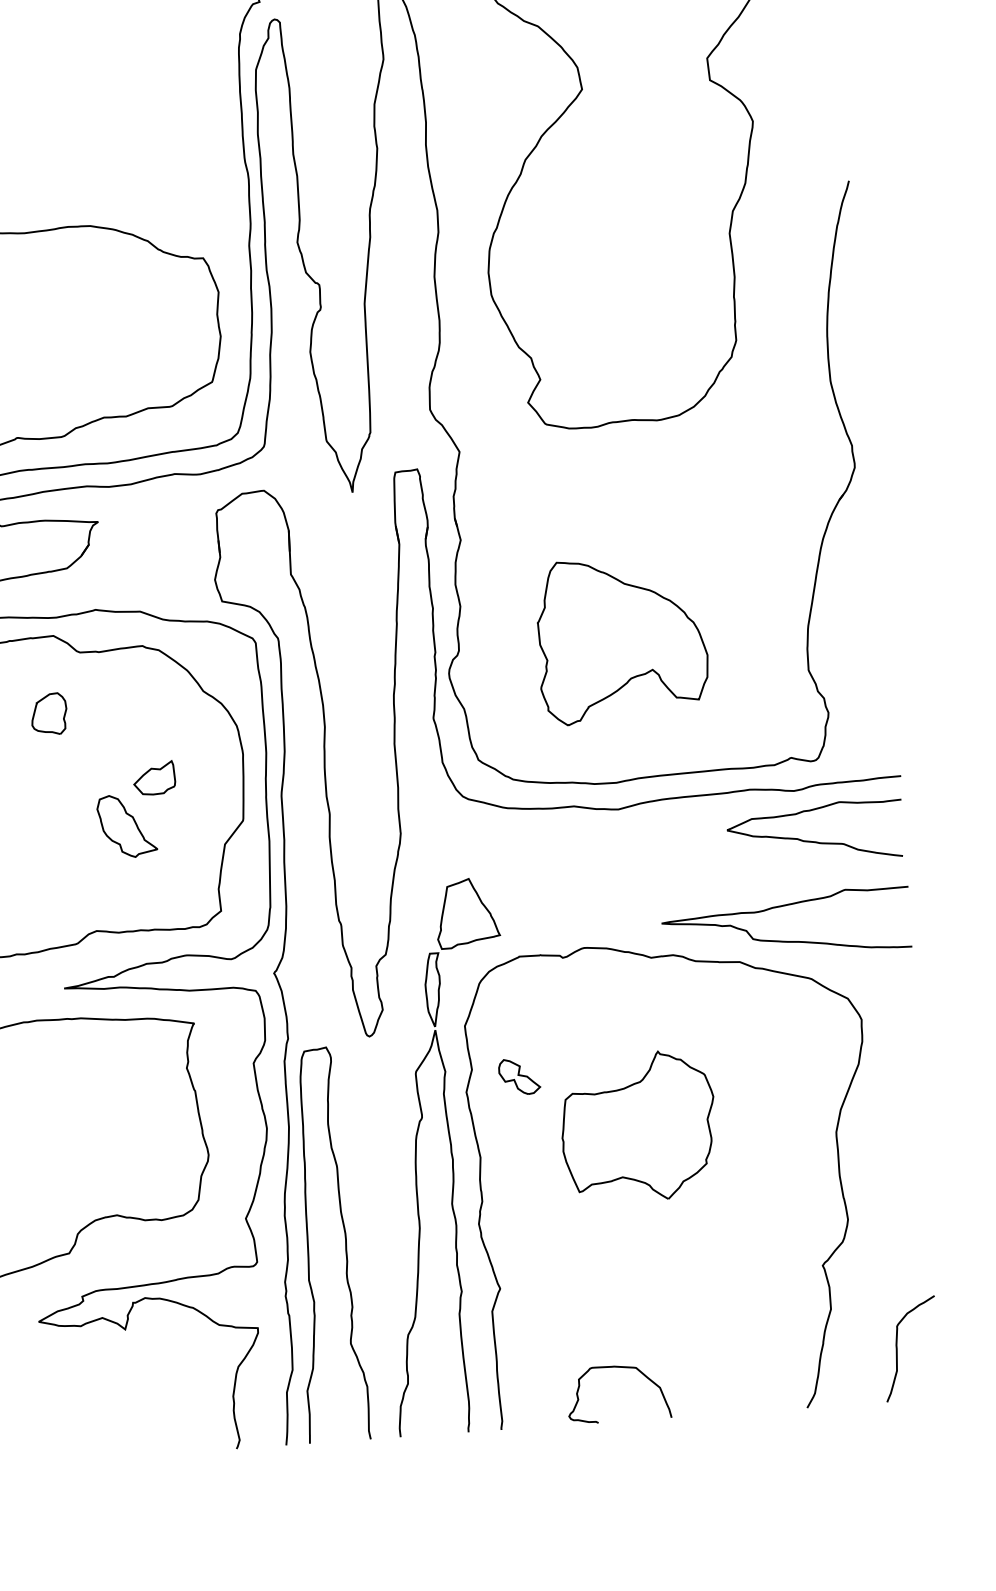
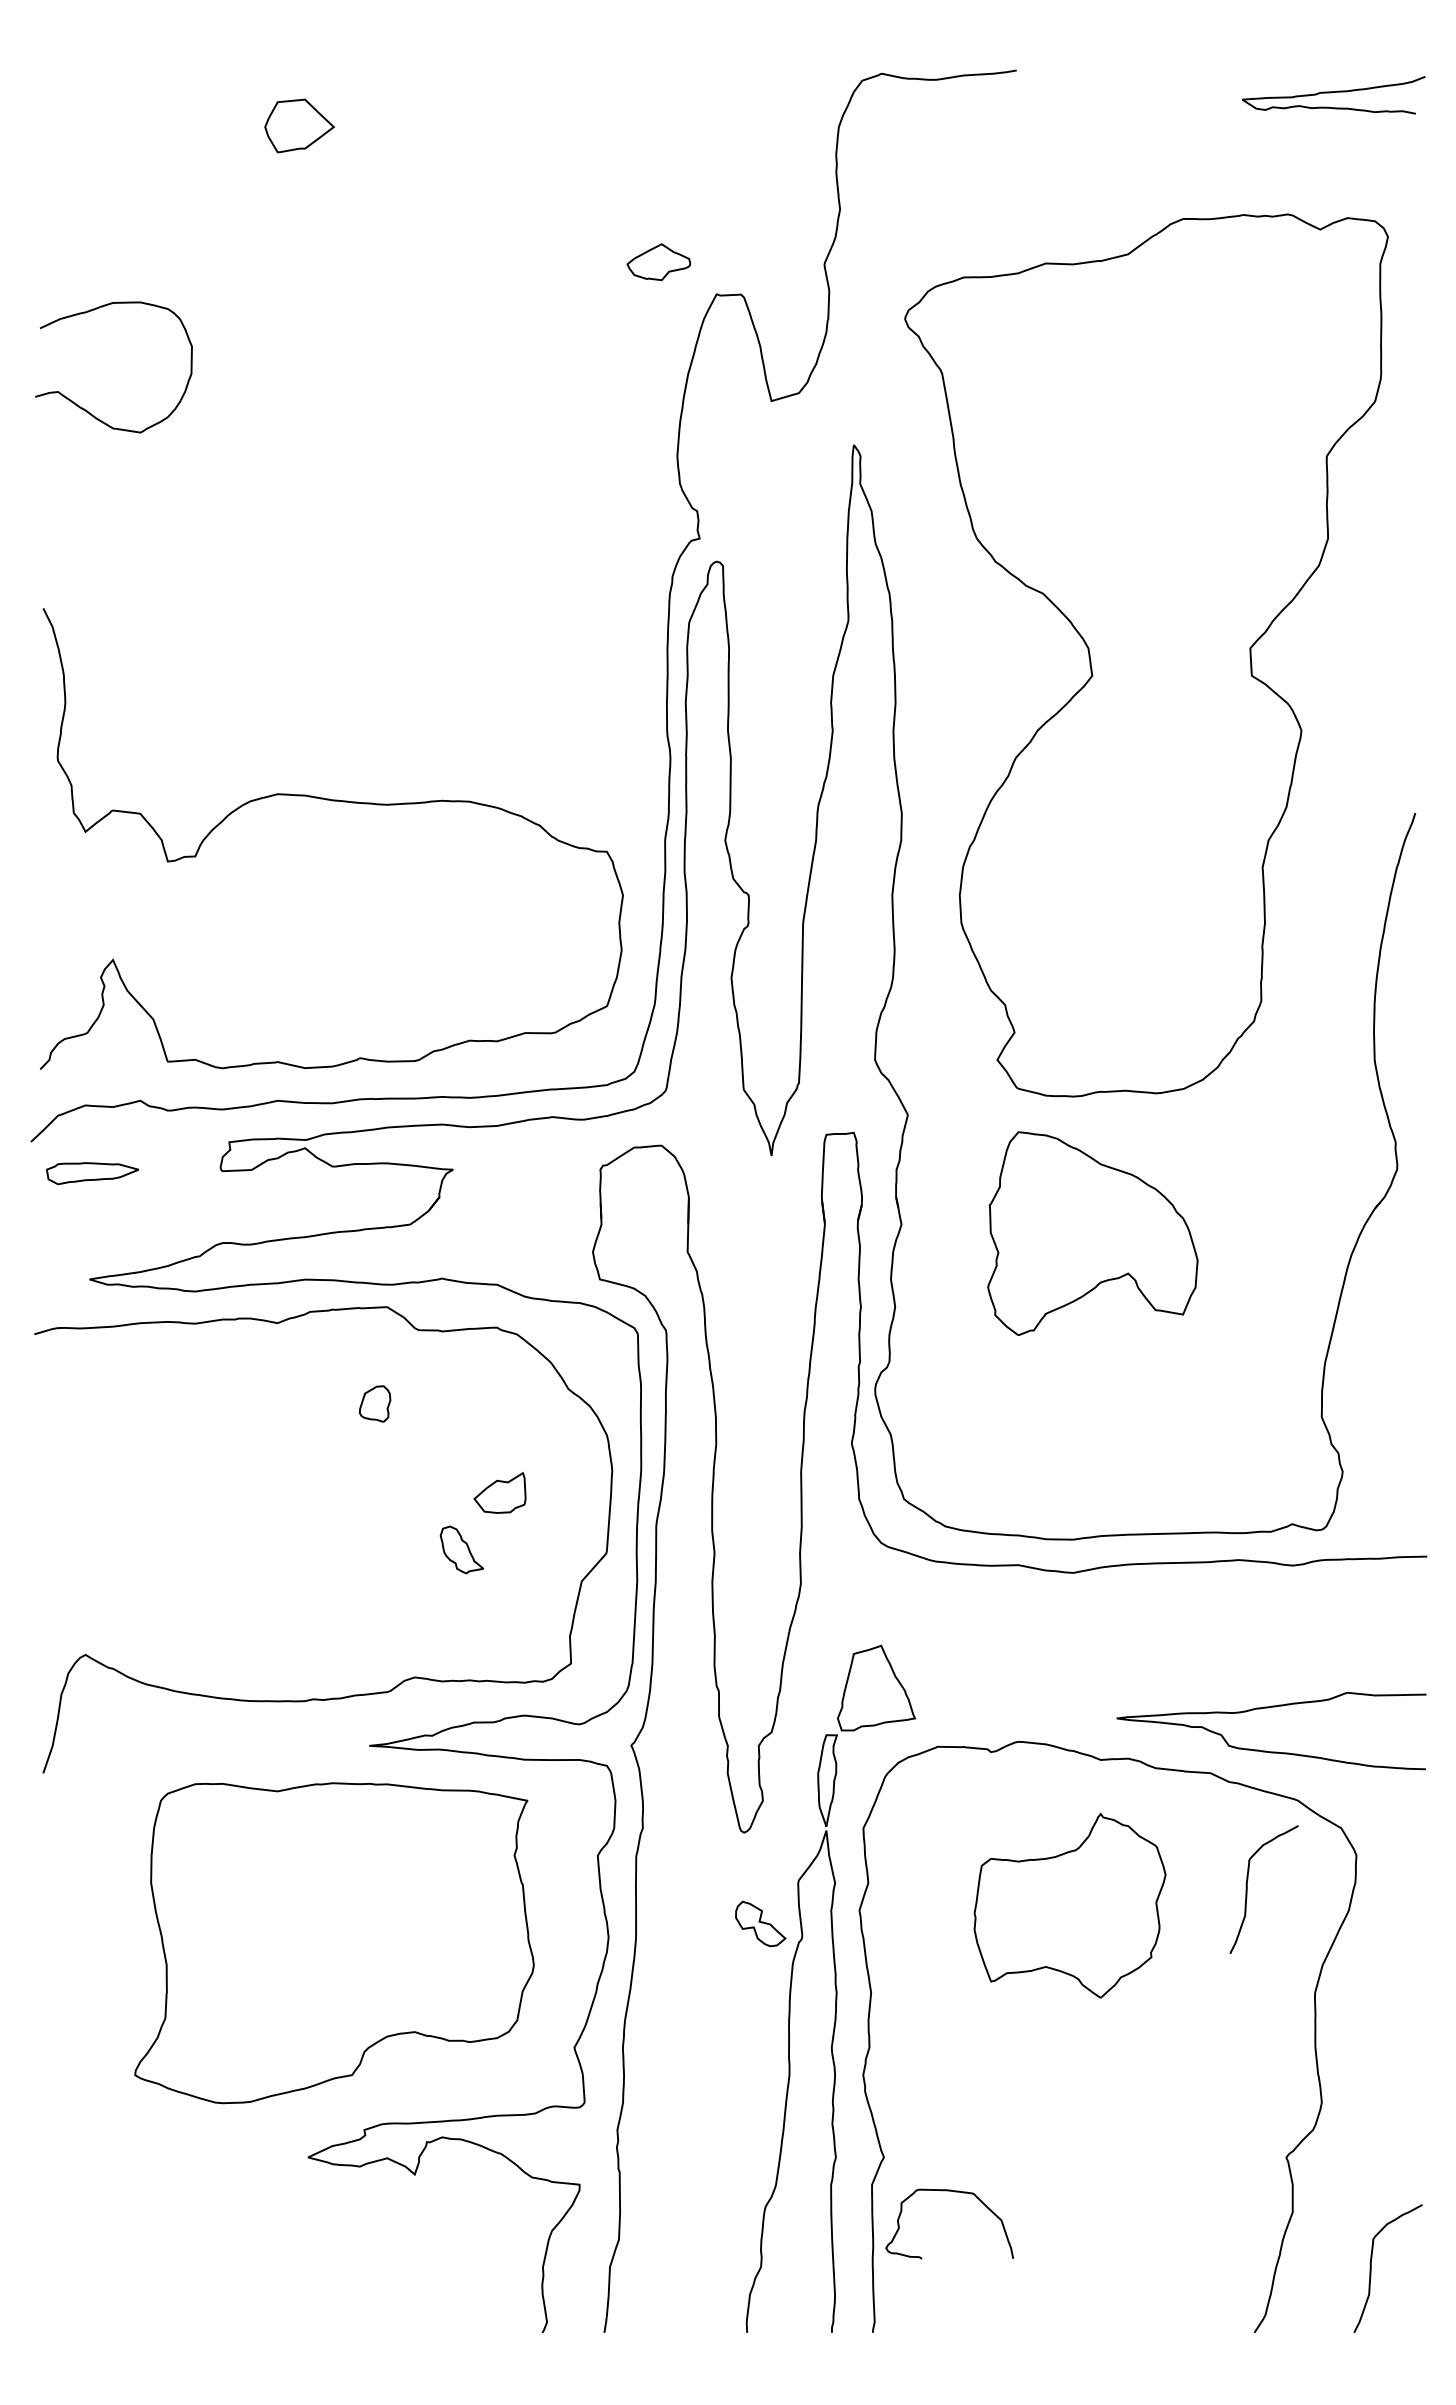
part: (621, 639) -> (1092, 1233), moved
part: (48, 713) -> (374, 1403), size x0.7
part: (126, 825) -> (461, 1549), size x0.6
curve: (813, 841) -> (1312, 1629), removed
curve: (776, 1053) -> (1247, 1889), added
part: (519, 1076) -> (760, 1923), moved
part: (638, 1126) -> (1069, 1905), moved
curve: (308, 1241) -> (650, 2081), removed
curve: (620, 1368) -> (954, 2192), moved

